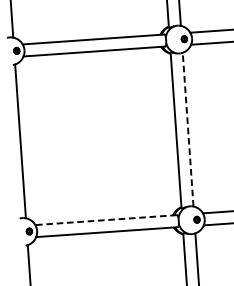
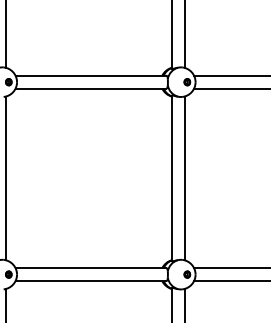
line: (188, 129) -> (184, 178), dashed -> solid
line: (105, 220) -> (90, 268), dashed -> solid

